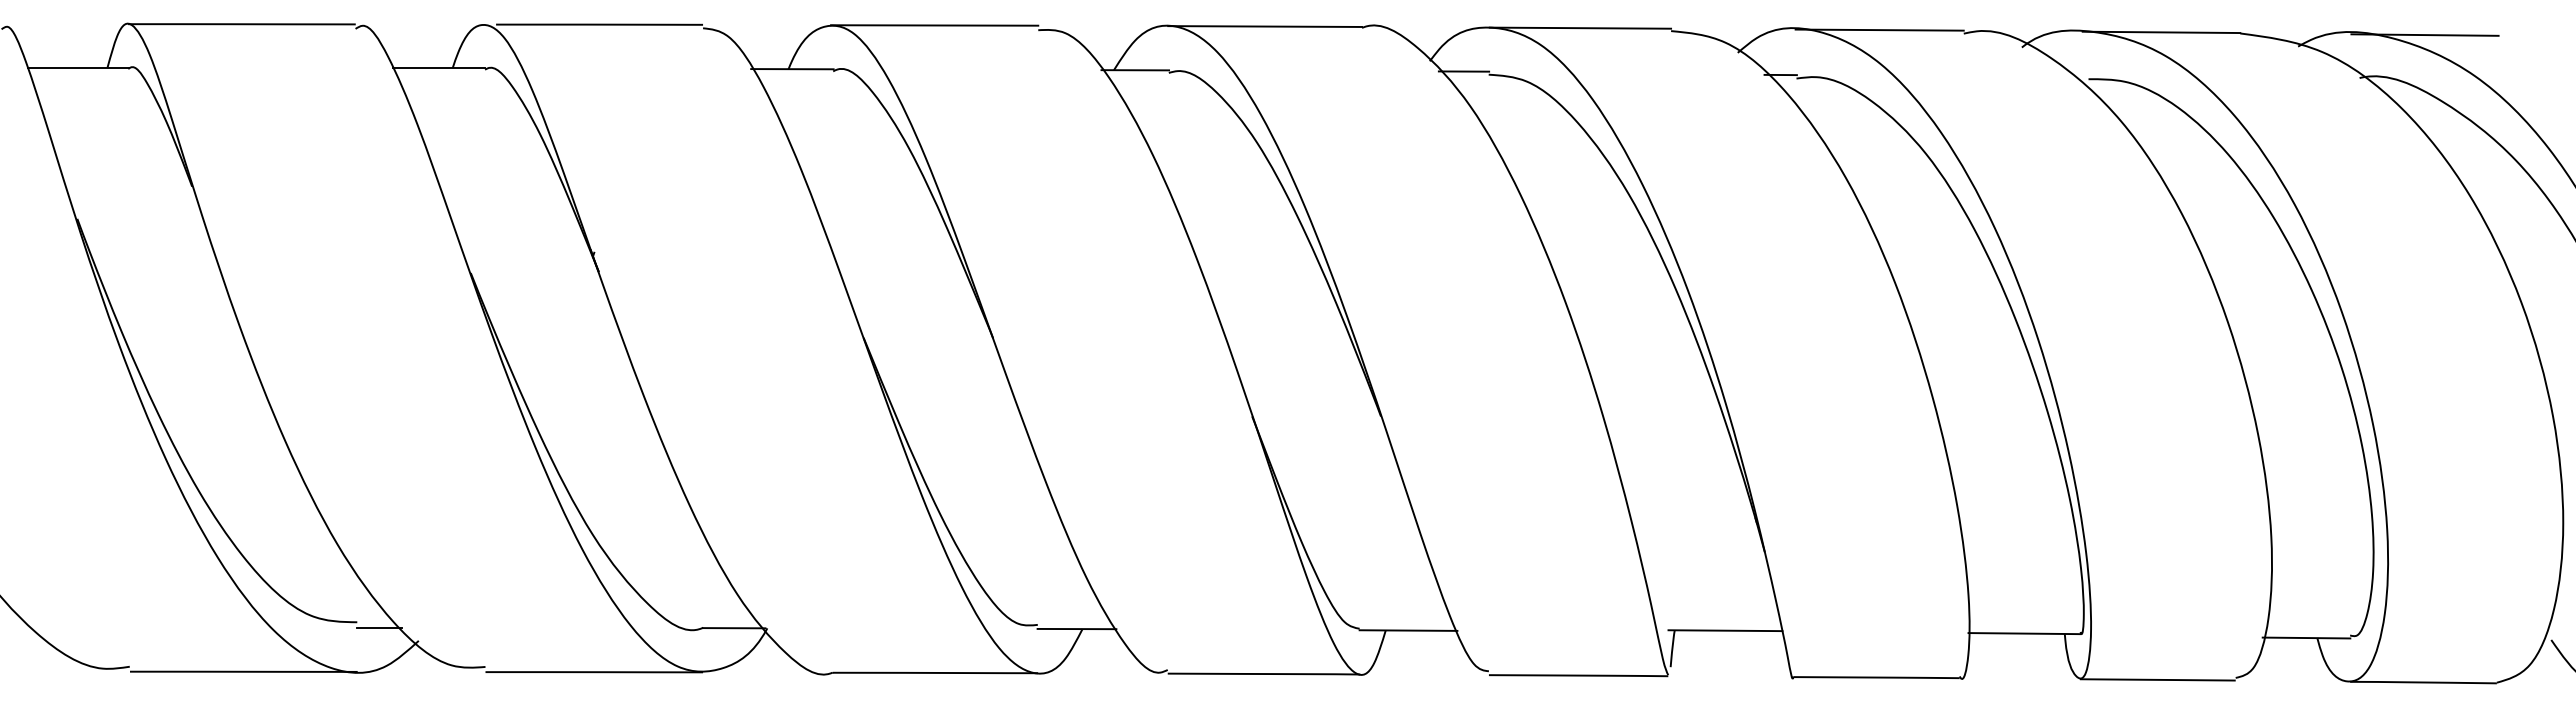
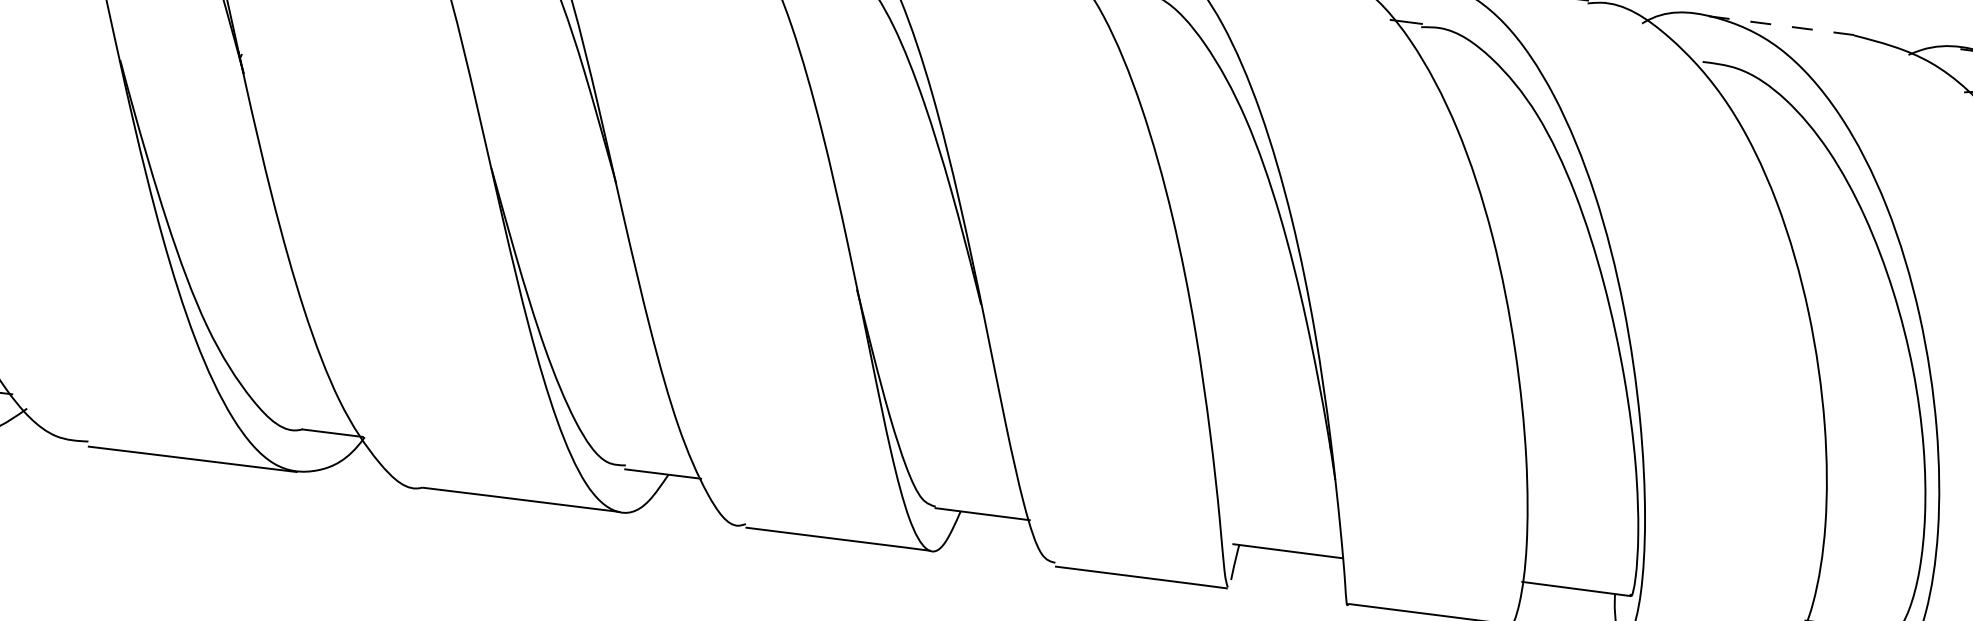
line: (2161, 32) -> (1778, 25), solid -> dashed

